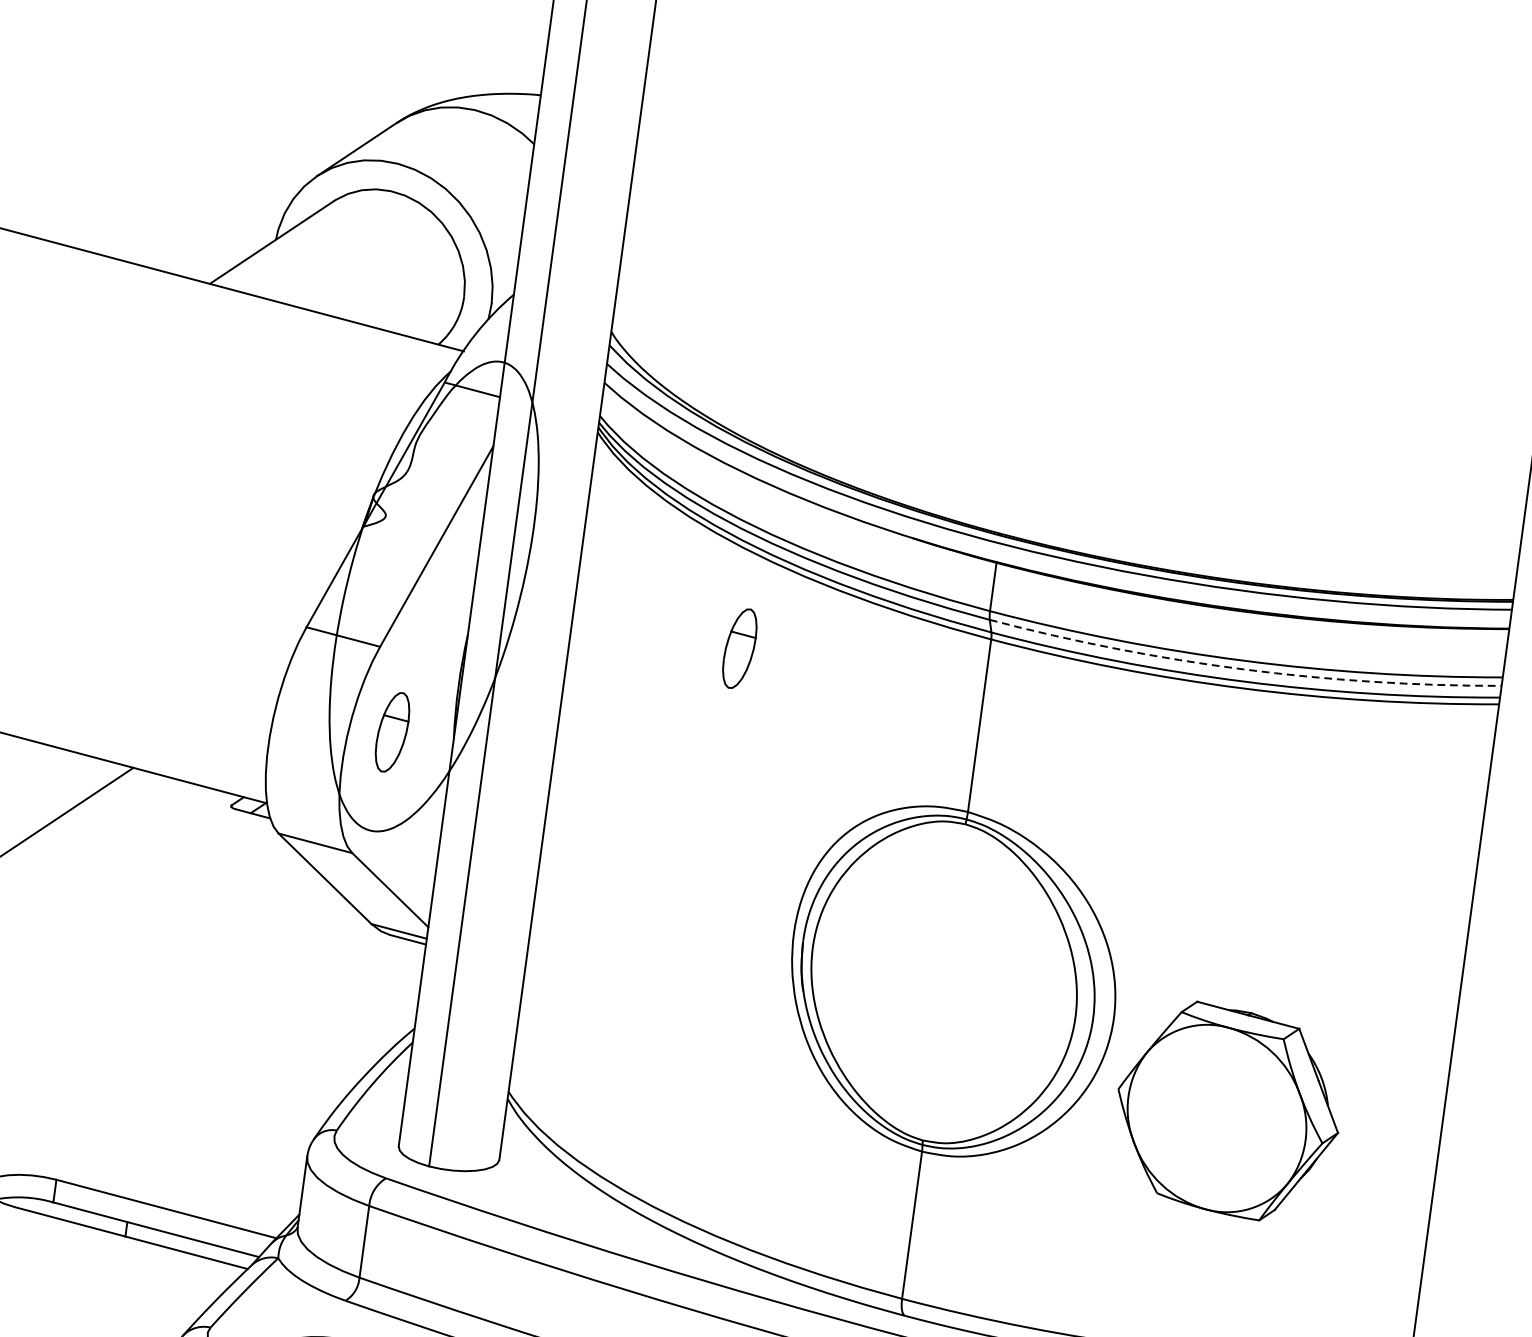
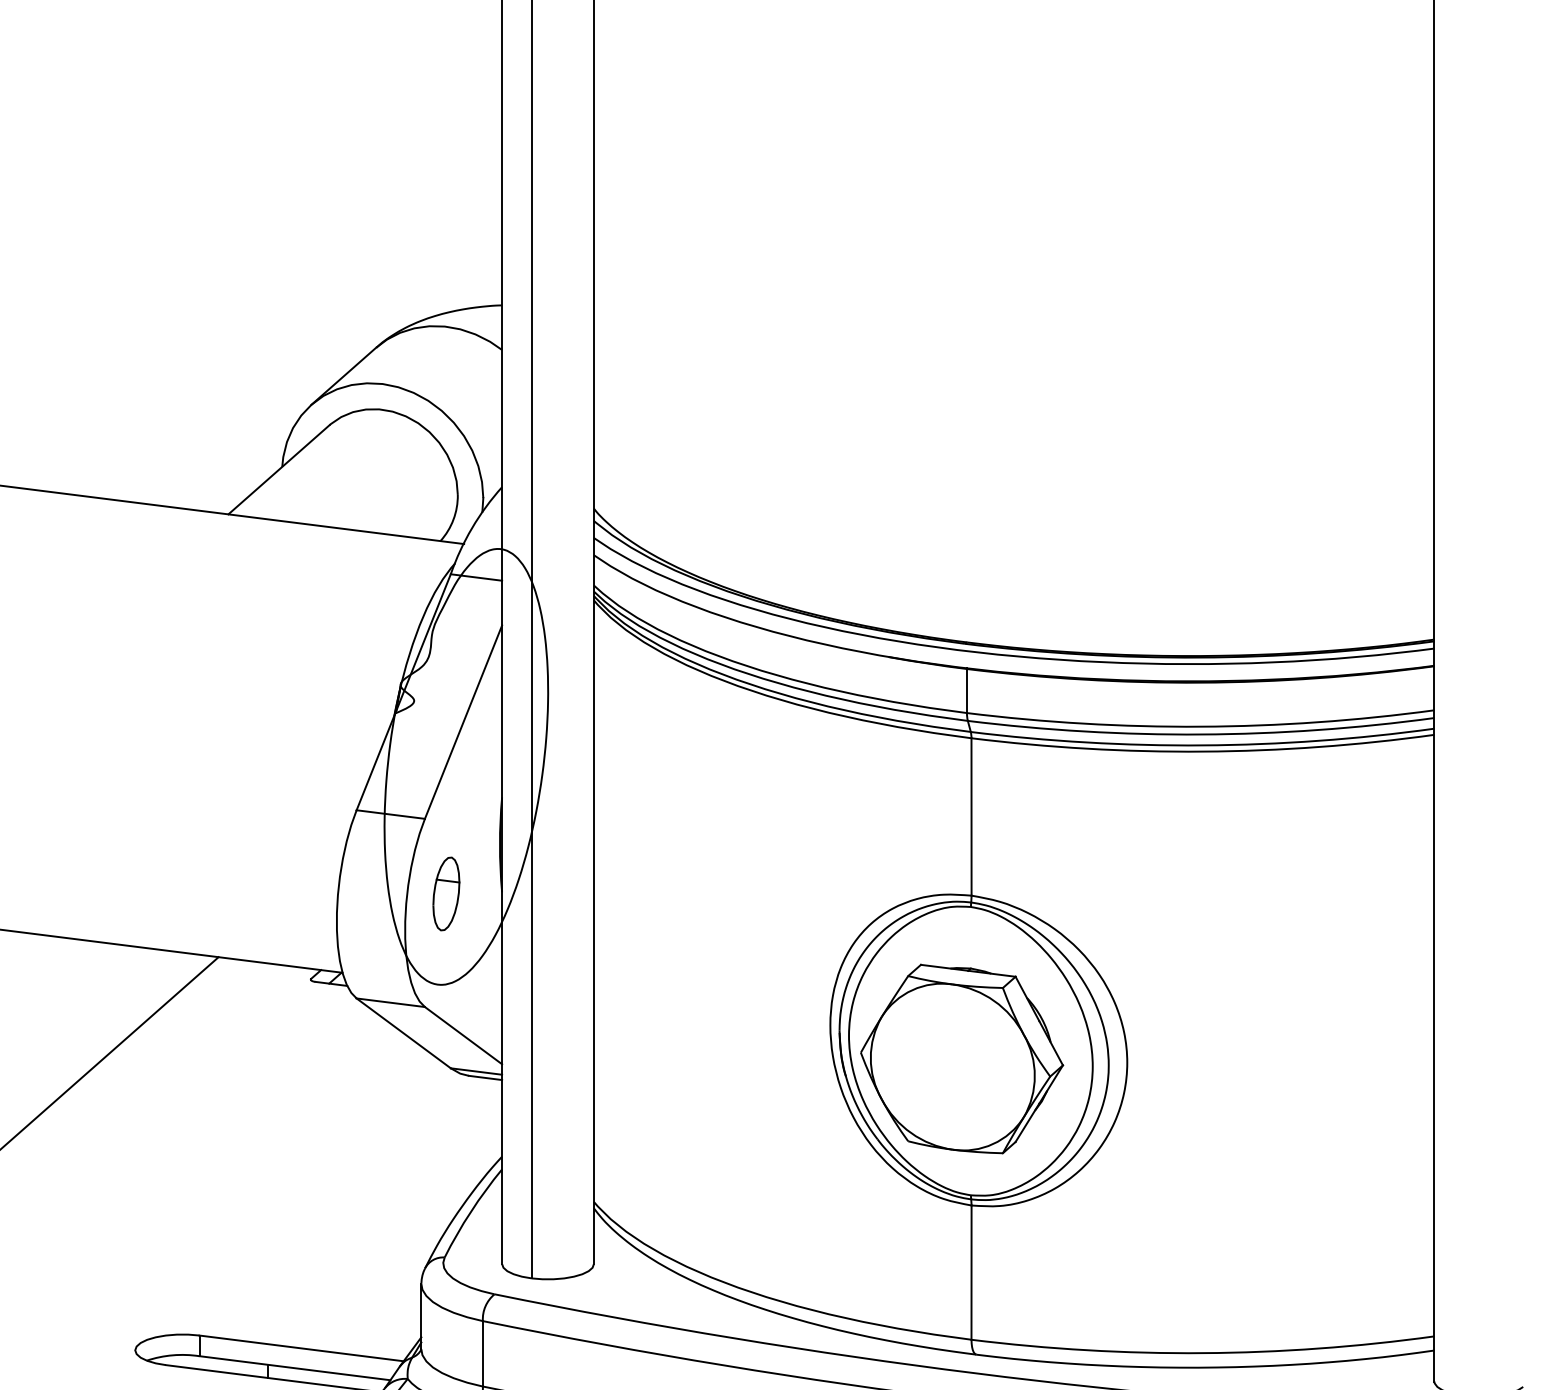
part: (740, 648) -> (747, 776), removed
arc: (1243, 669) -> (1201, 734), dashed -> solid
part: (1228, 1110) -> (962, 1058), moved

